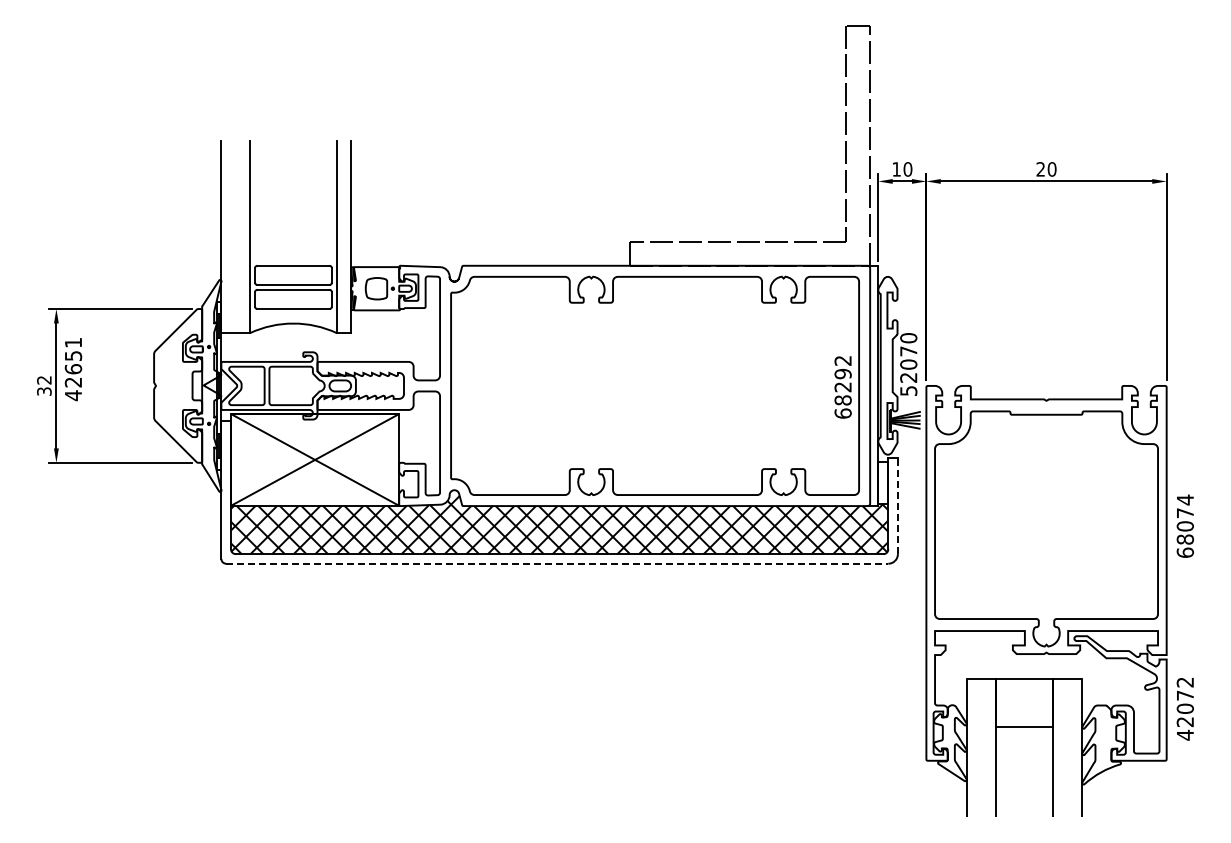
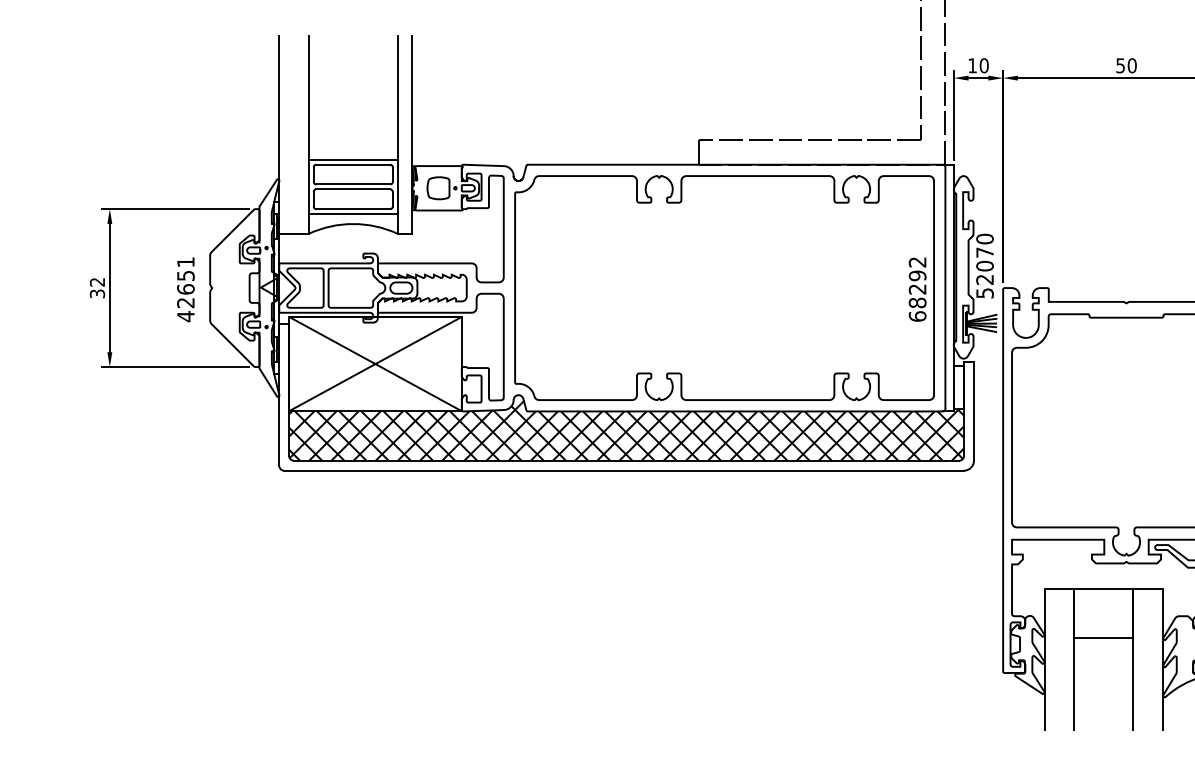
text: (1040, 169) -> (1120, 65), 20 -> 50
line: (293, 260) -> (353, 159), added
line: (293, 313) -> (353, 213), added
text: (73, 369) -> (185, 289), moved
line: (897, 505) -> (973, 410), dashed -> solid
line: (557, 563) -> (624, 470), dashed -> solid

